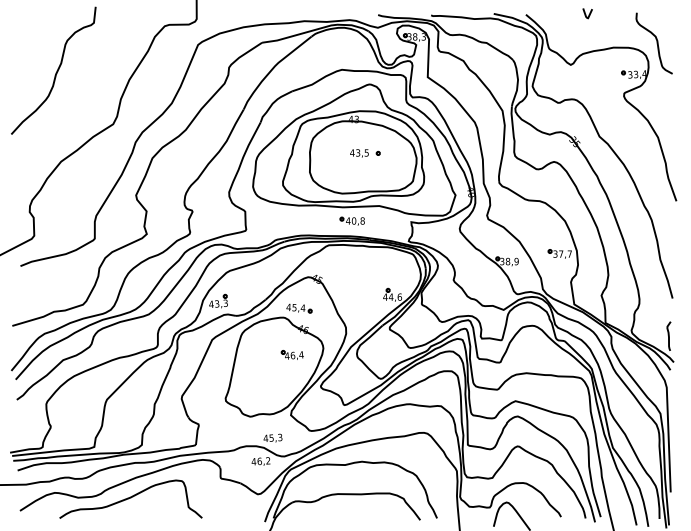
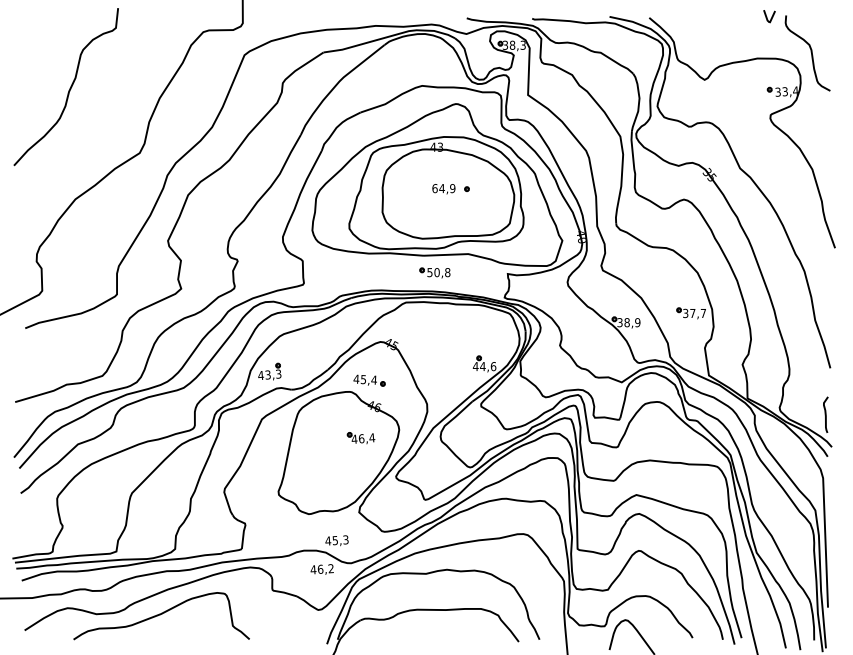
line: (586, 13) -> (767, 16), moved
text: (359, 152) -> (443, 188), 43,5 -> 64,9
text: (347, 220) -> (429, 272), 40,8 -> 50,8

